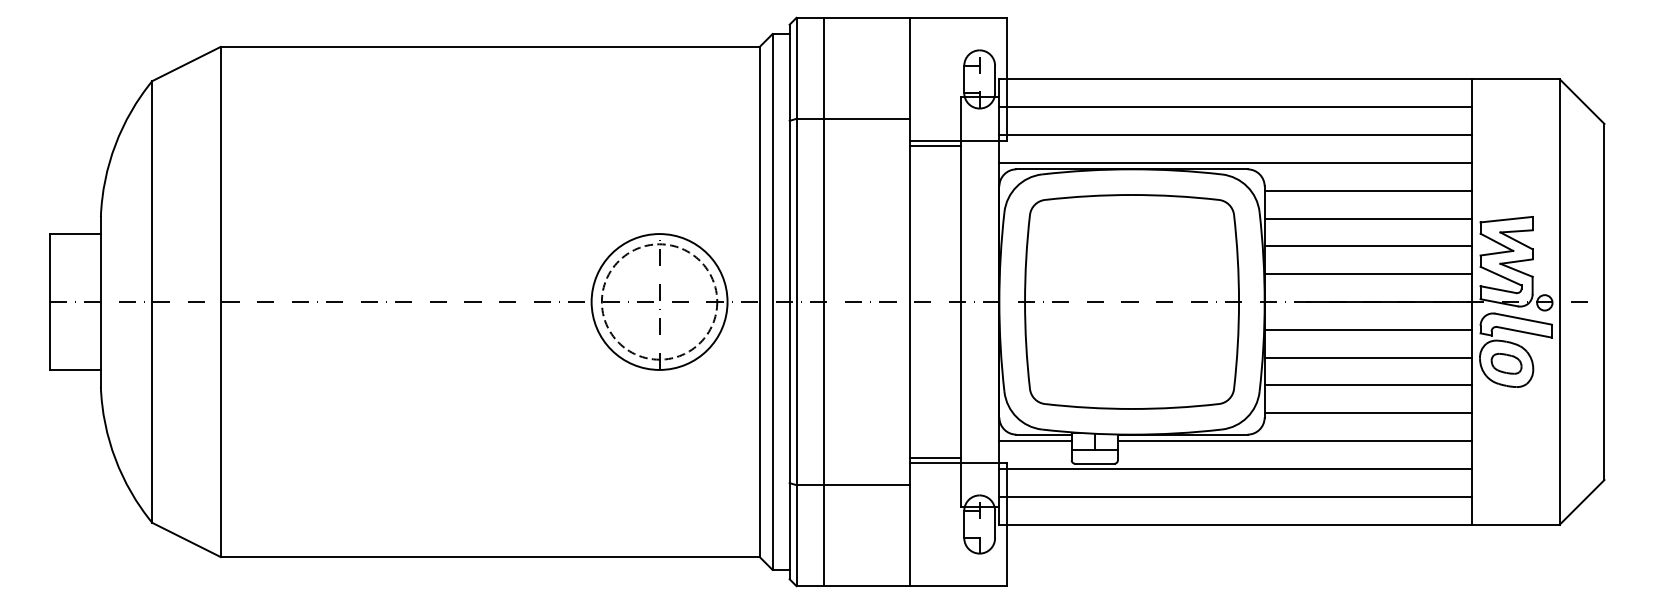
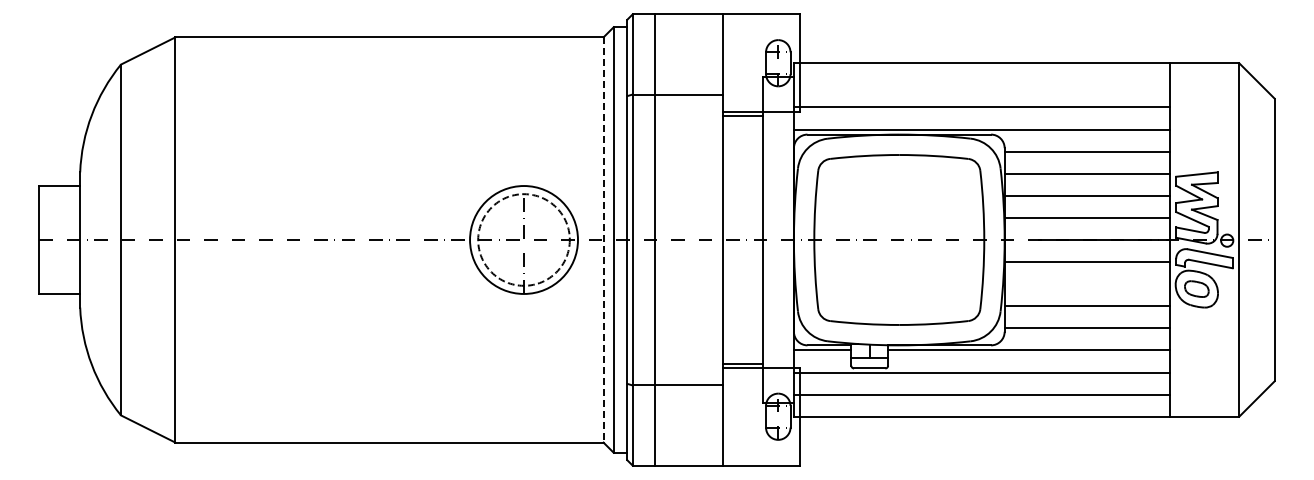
line: (1235, 107) -> (981, 85), removed
line: (759, 302) -> (603, 240), solid -> dashed
line: (1367, 358) -> (1086, 284), removed

